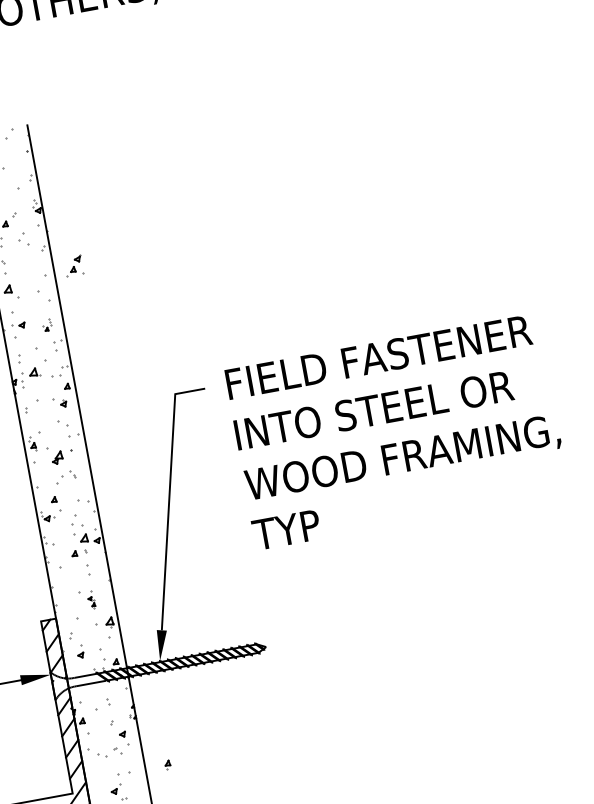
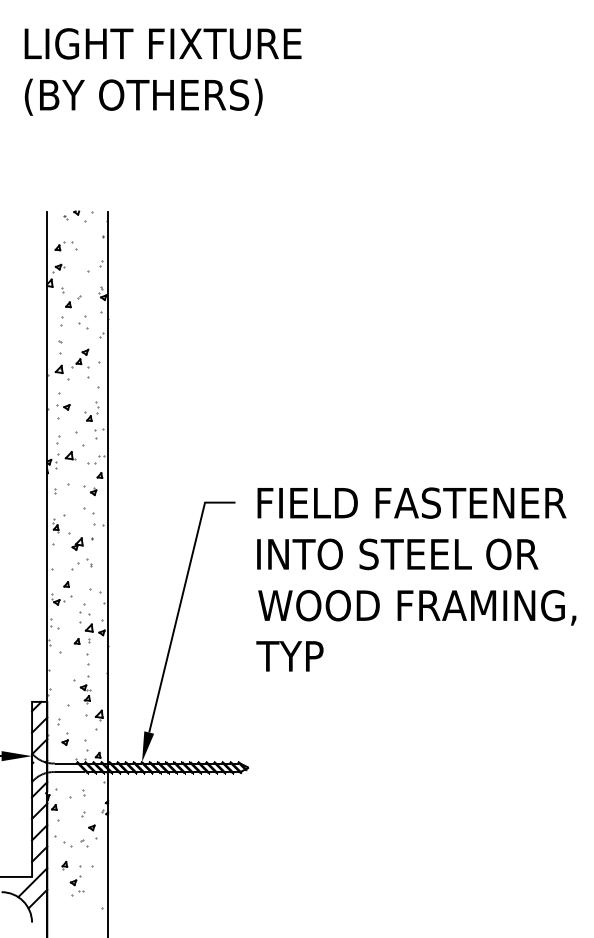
part: (73, 266) -> (80, 358), moved
part: (47, 325) -> (91, 411), size x1.67
part: (91, 599) -> (85, 689), size x1.67
part: (167, 764) -> (64, 865), moved

